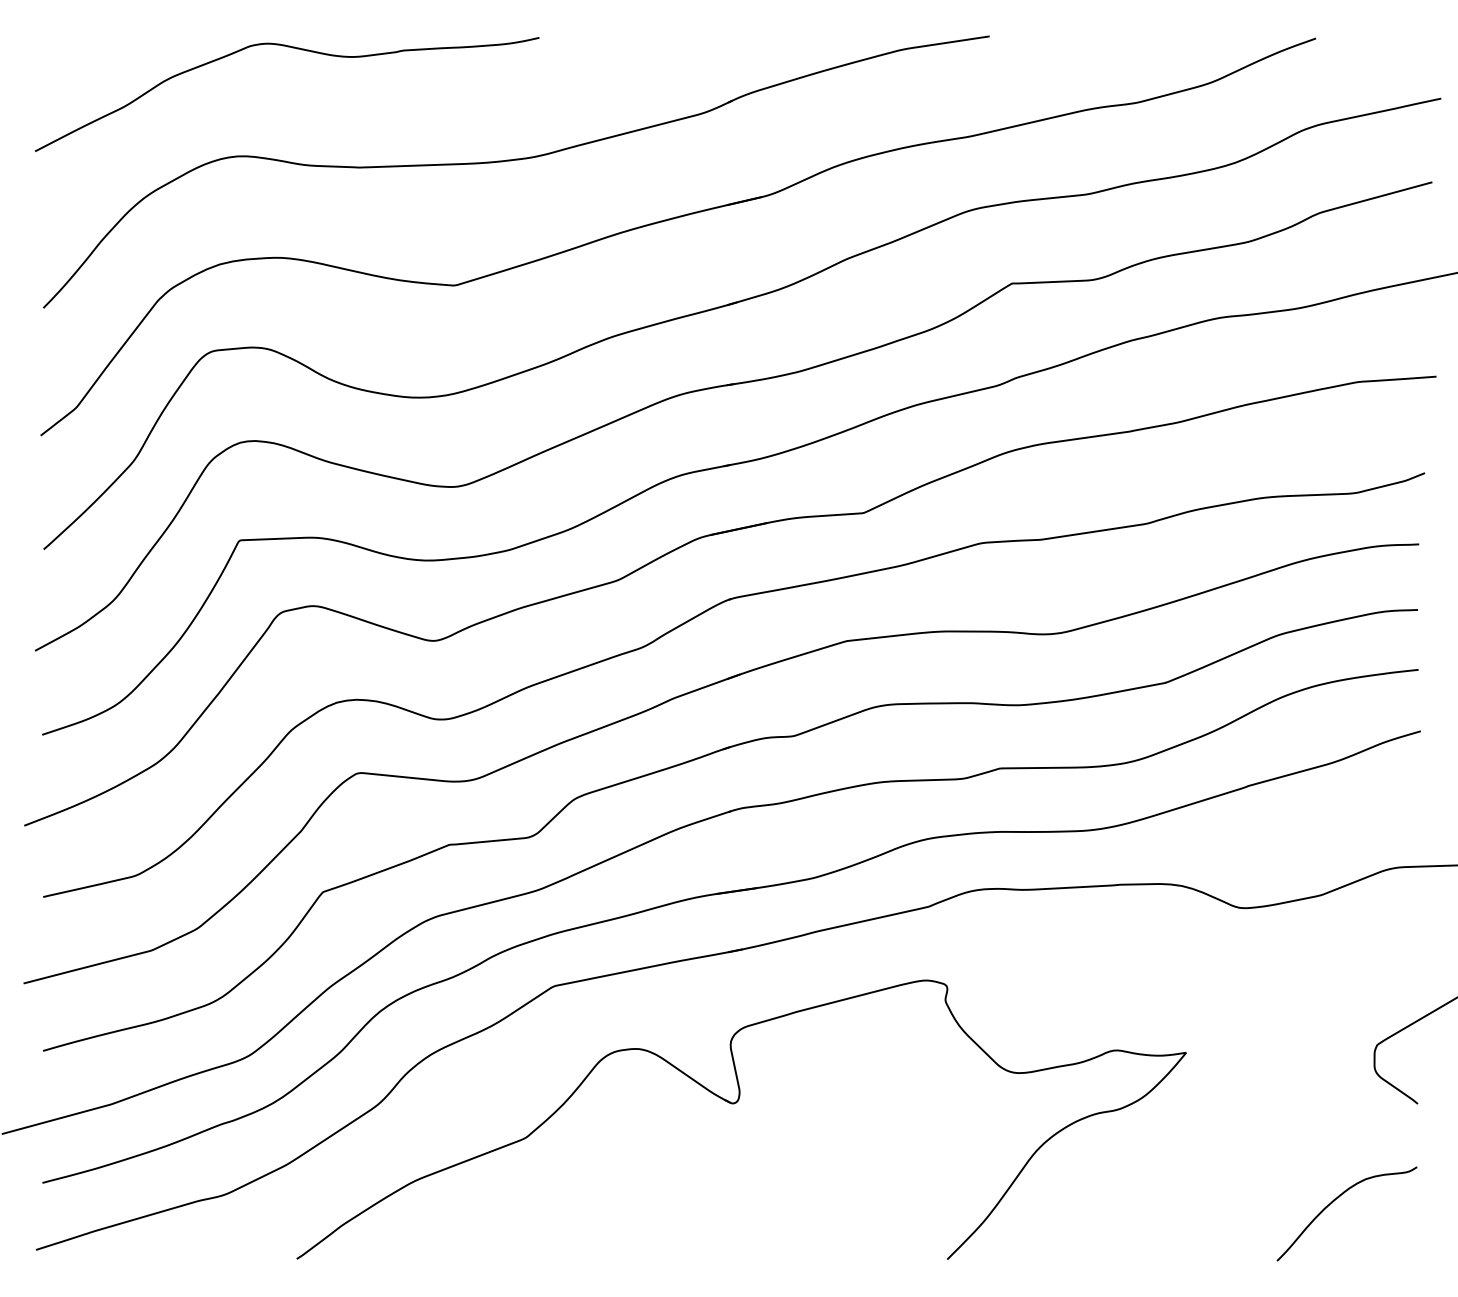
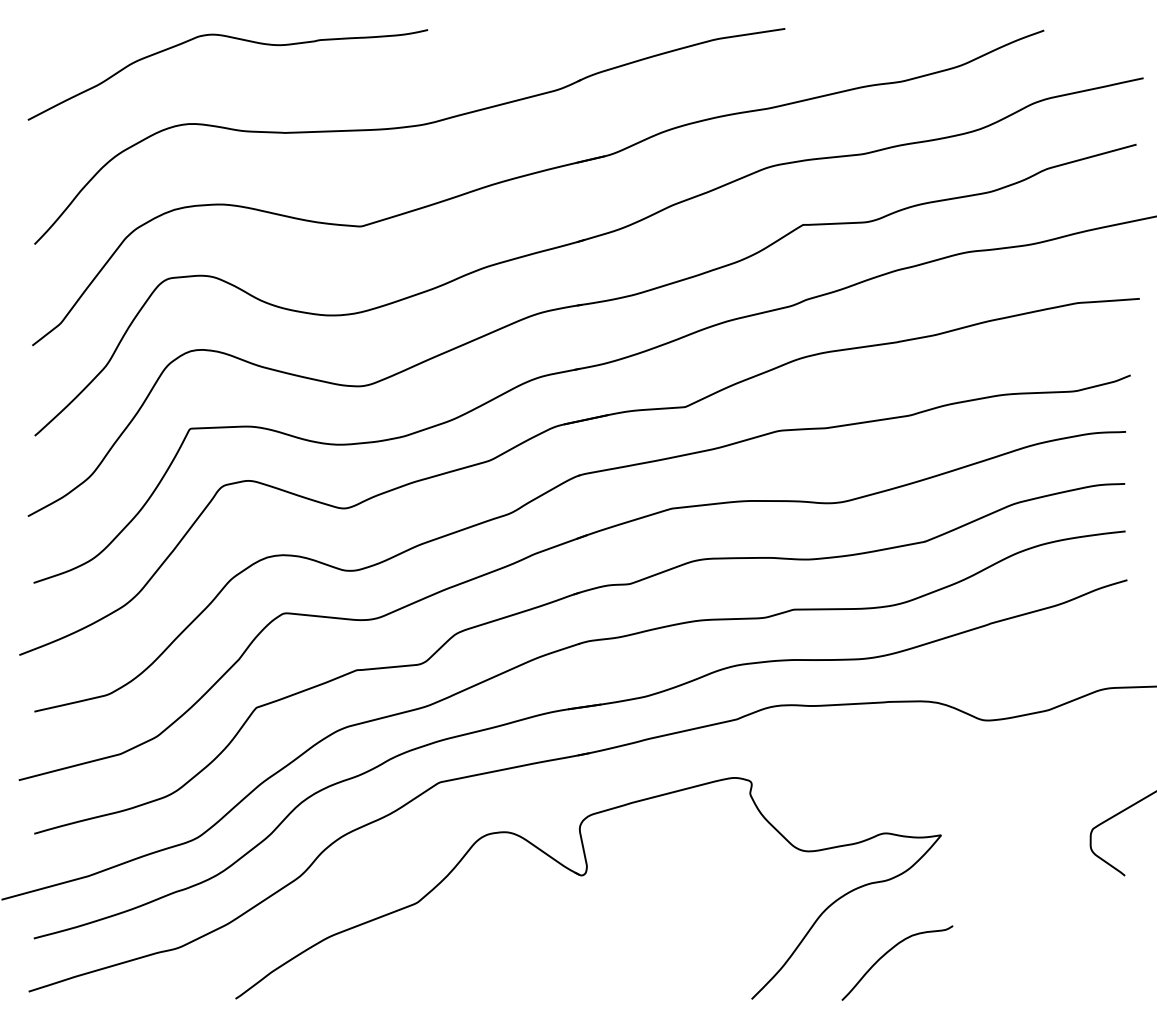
curve: (1334, 1201) -> (887, 953), moved

